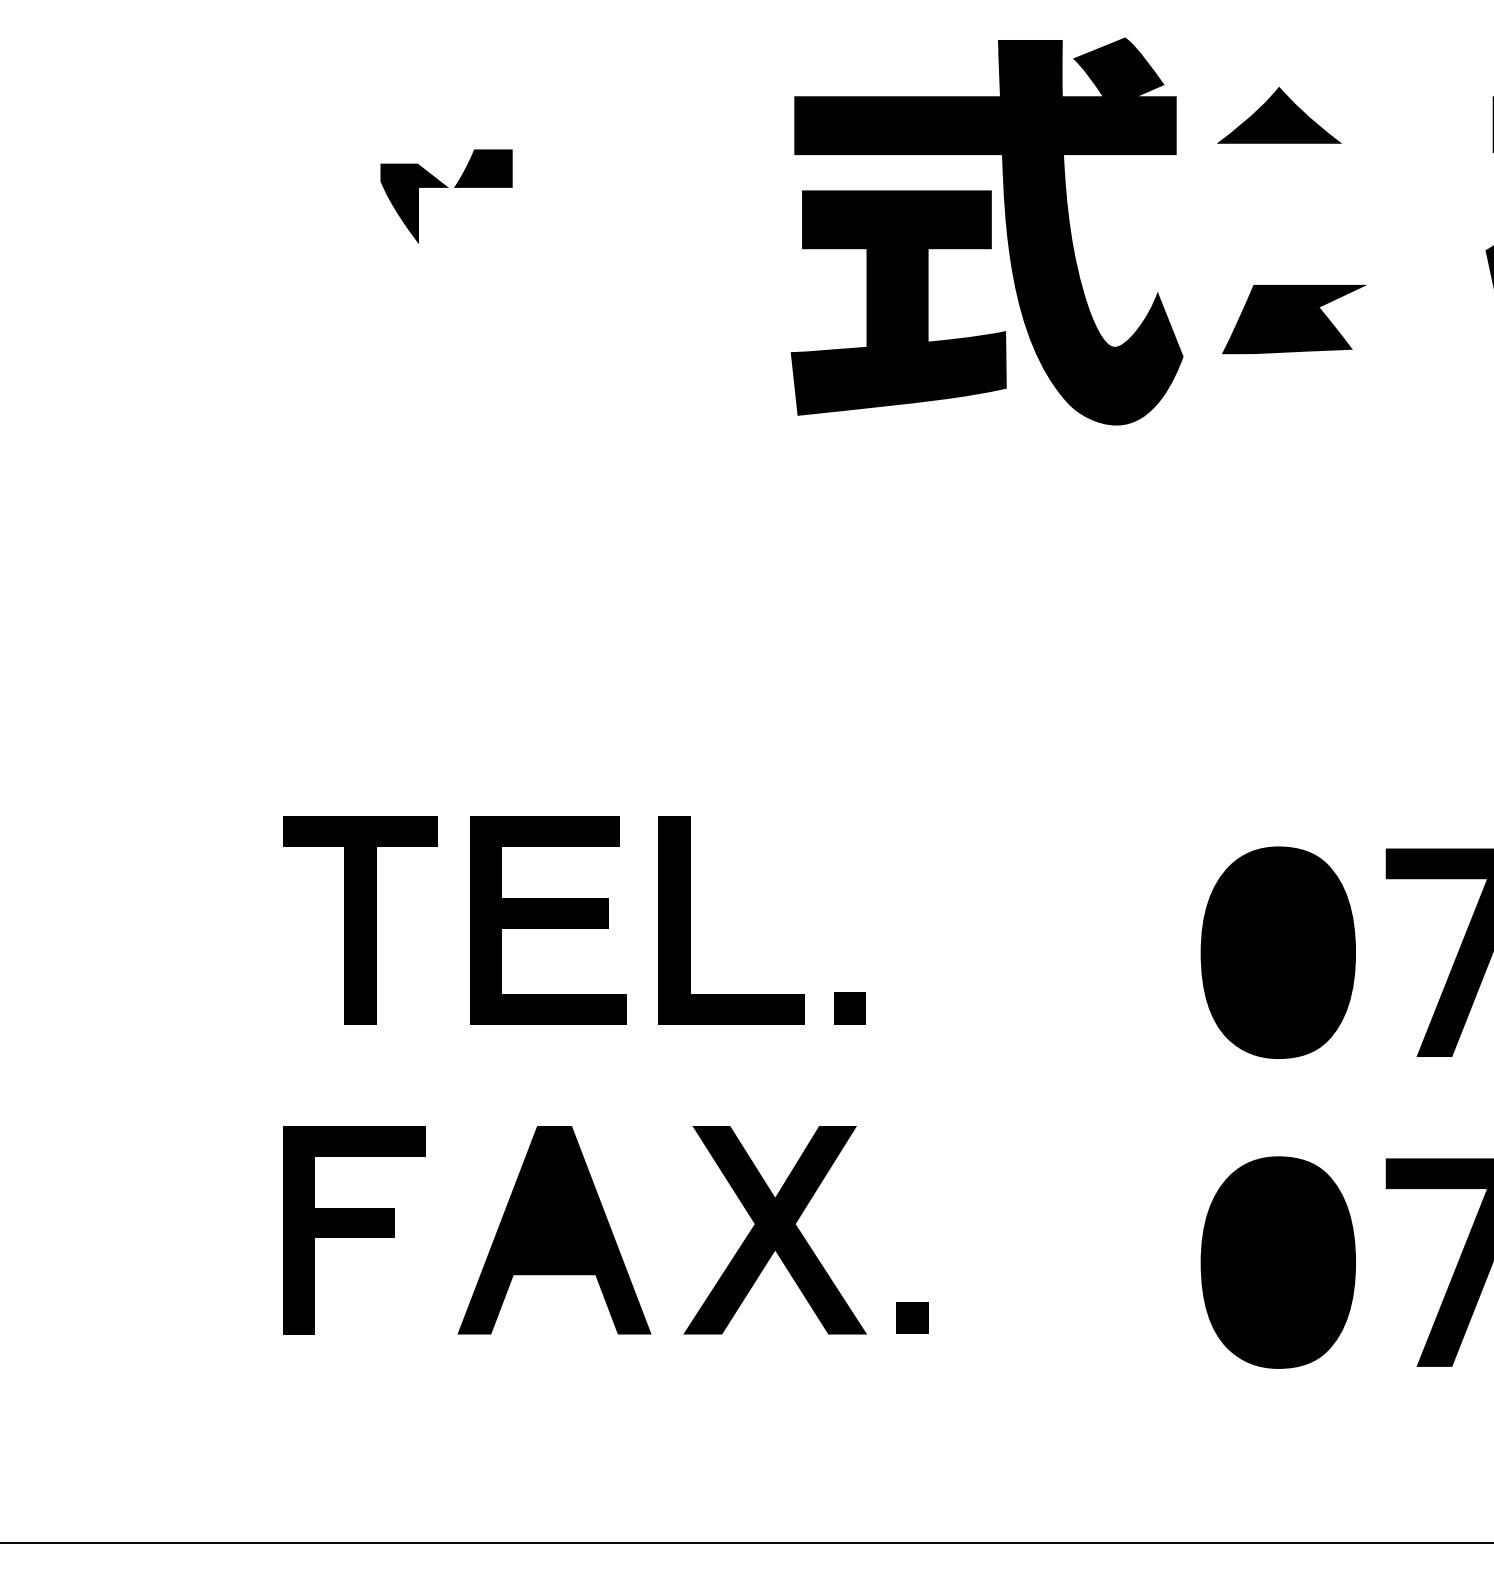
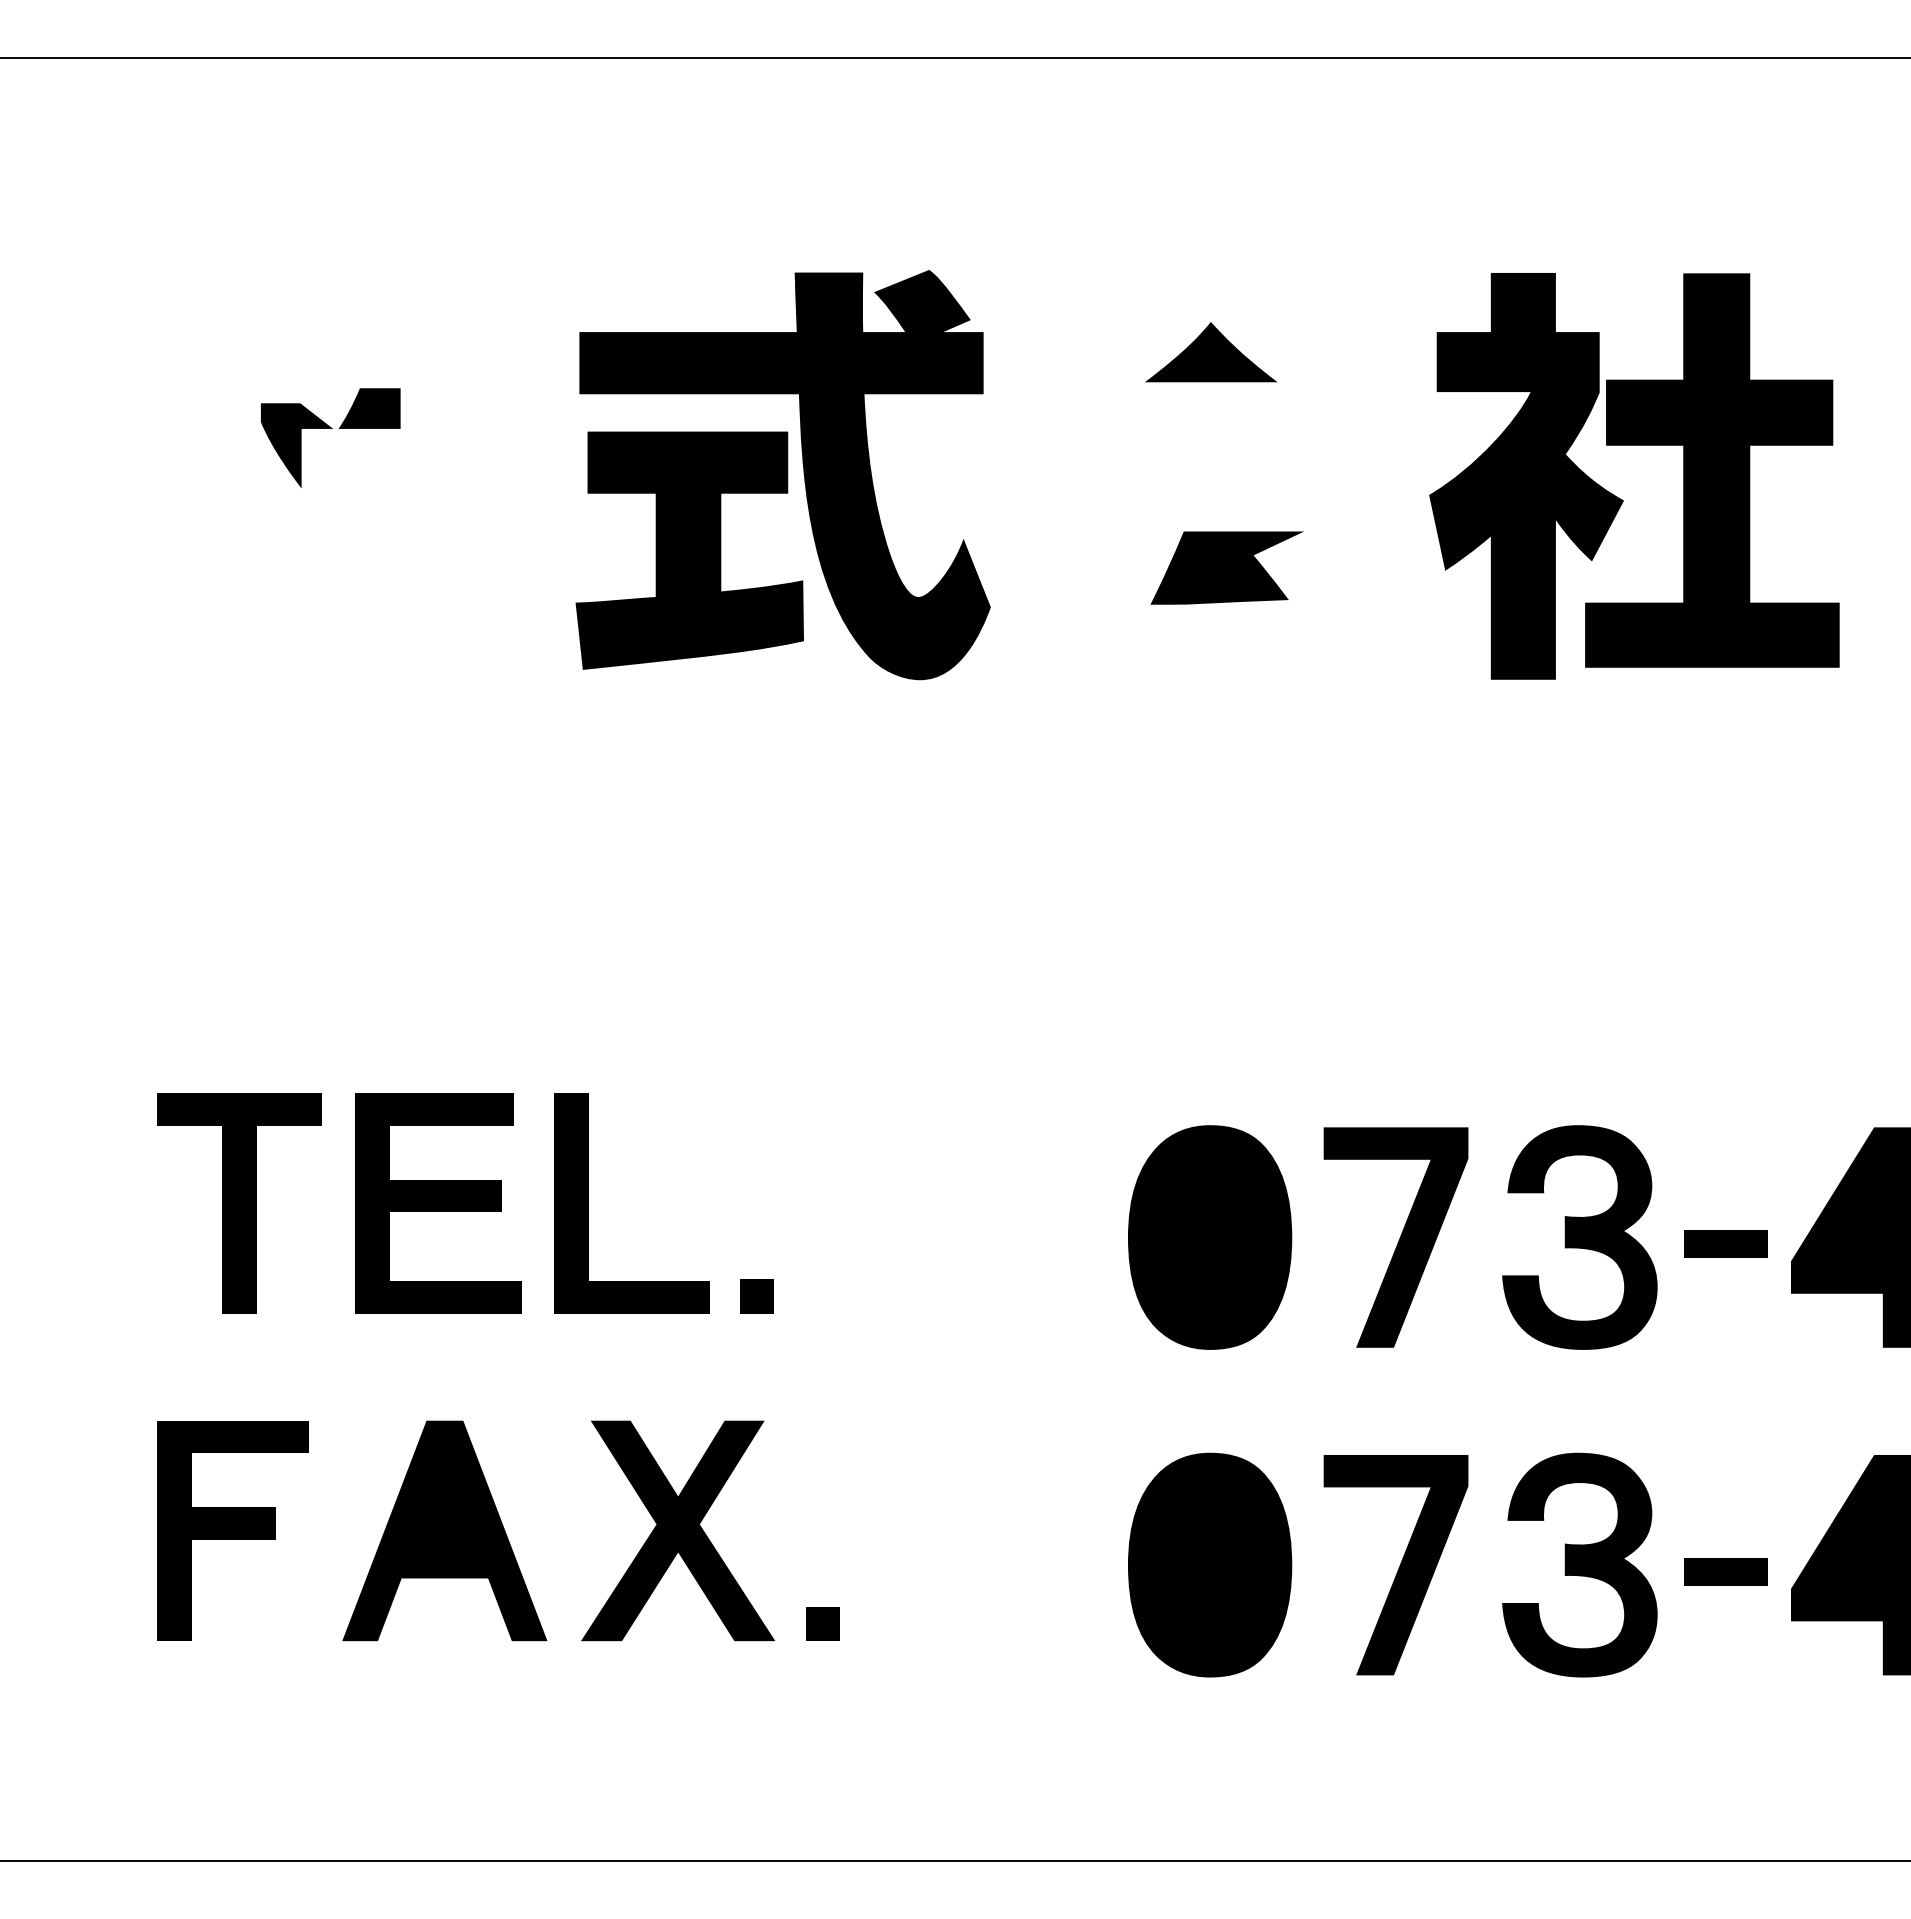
part: (986, 231) -> (782, 475), moved

